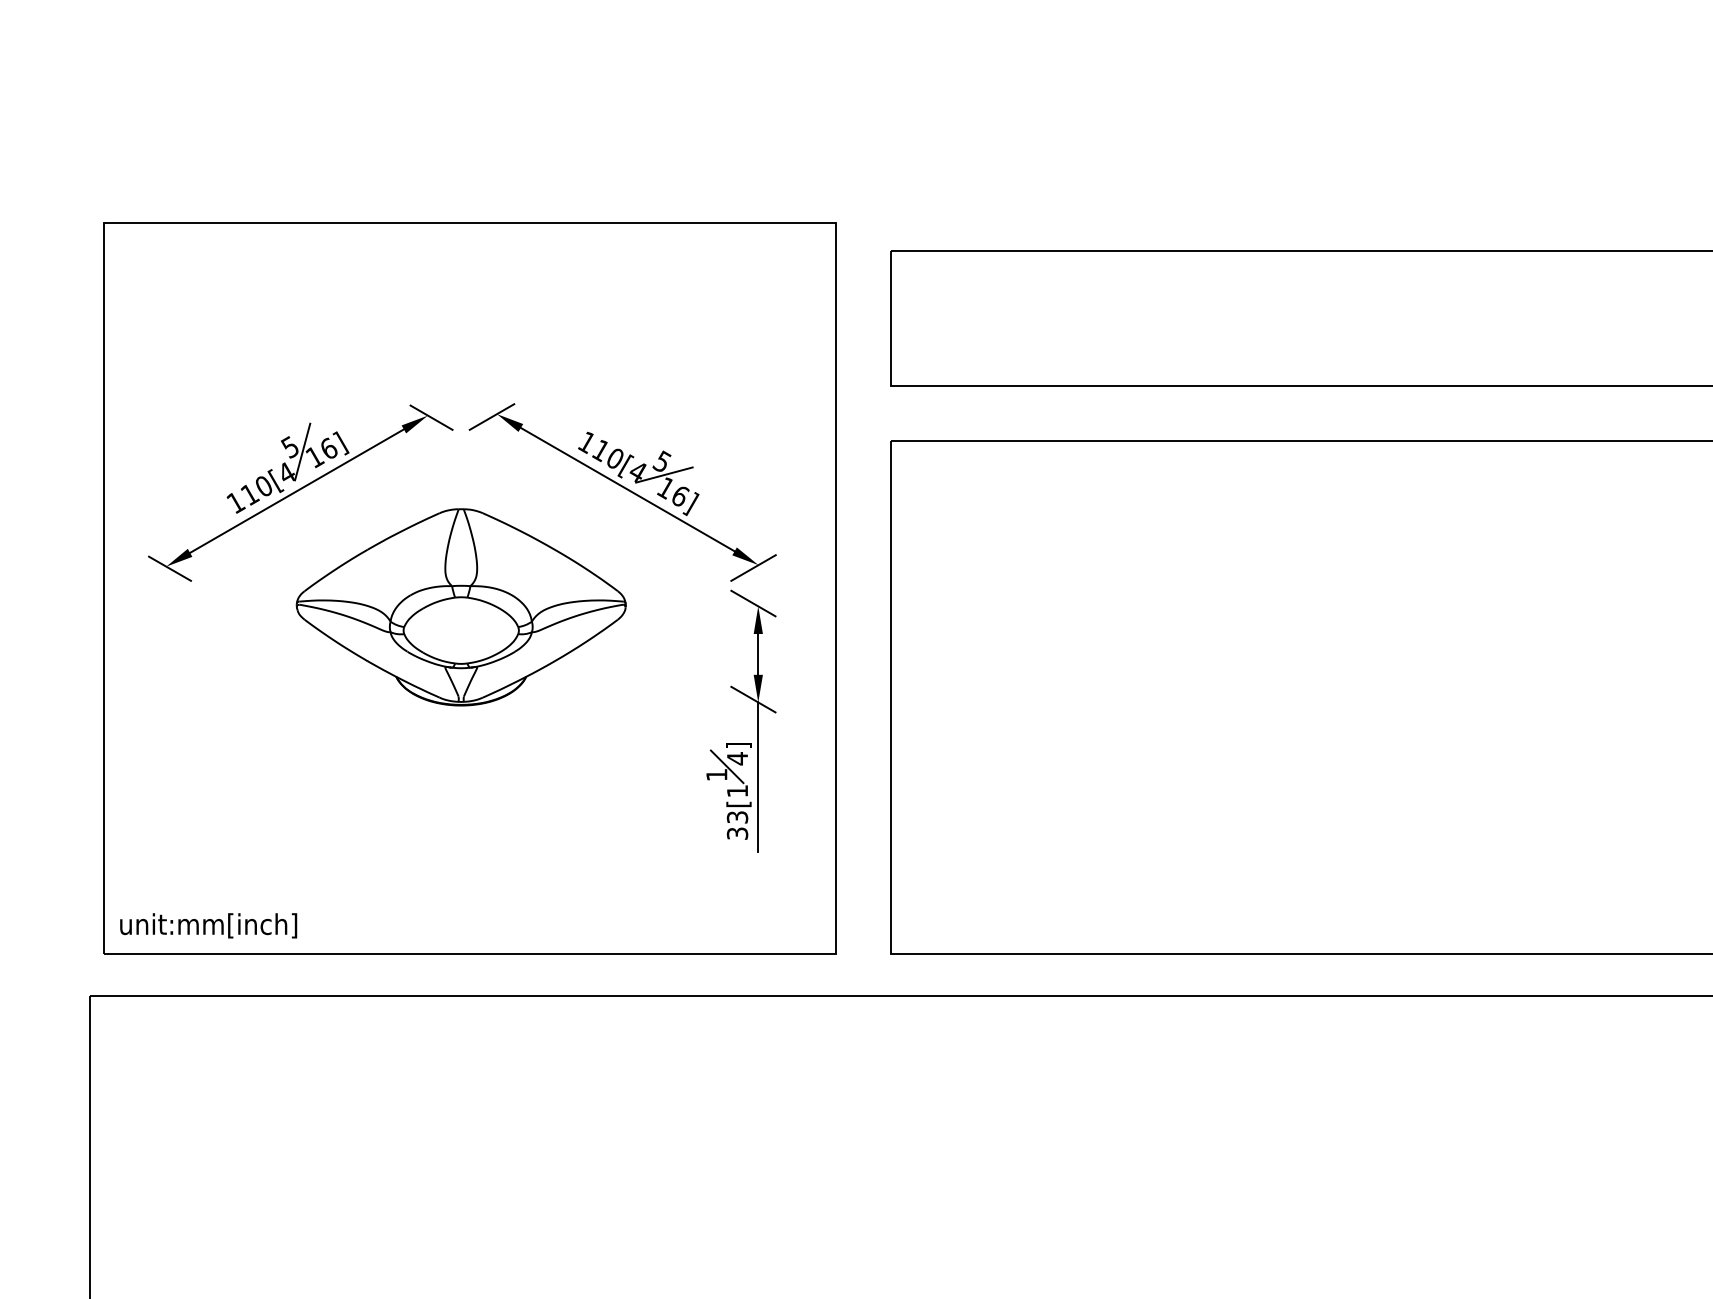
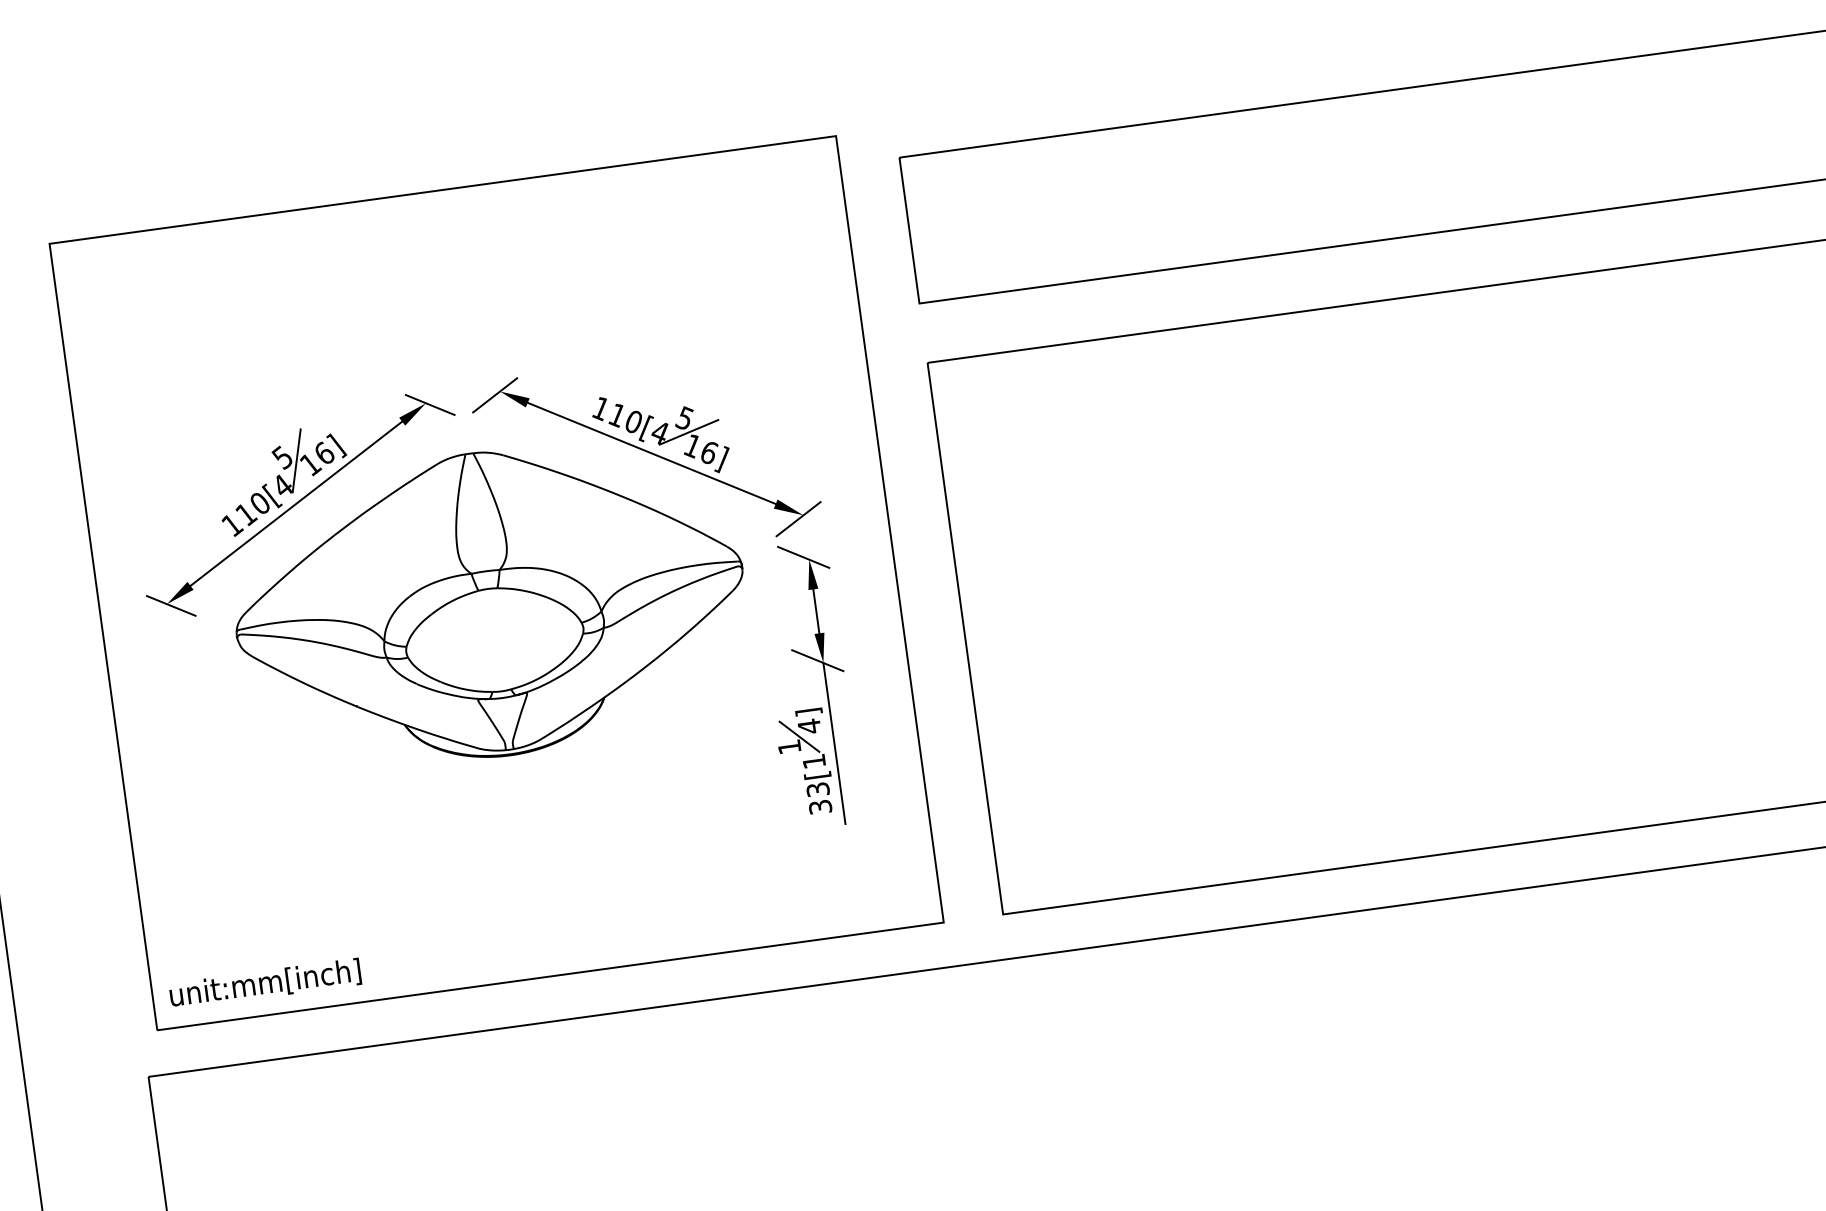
part: (461, 607) -> (490, 604), size x1.43

